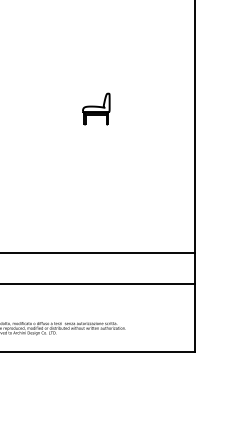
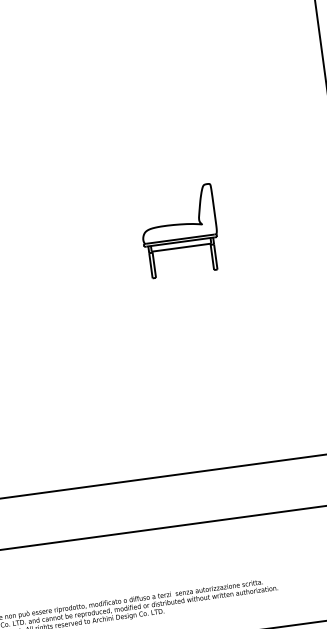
part: (96, 108) -> (179, 229), size x1.67

